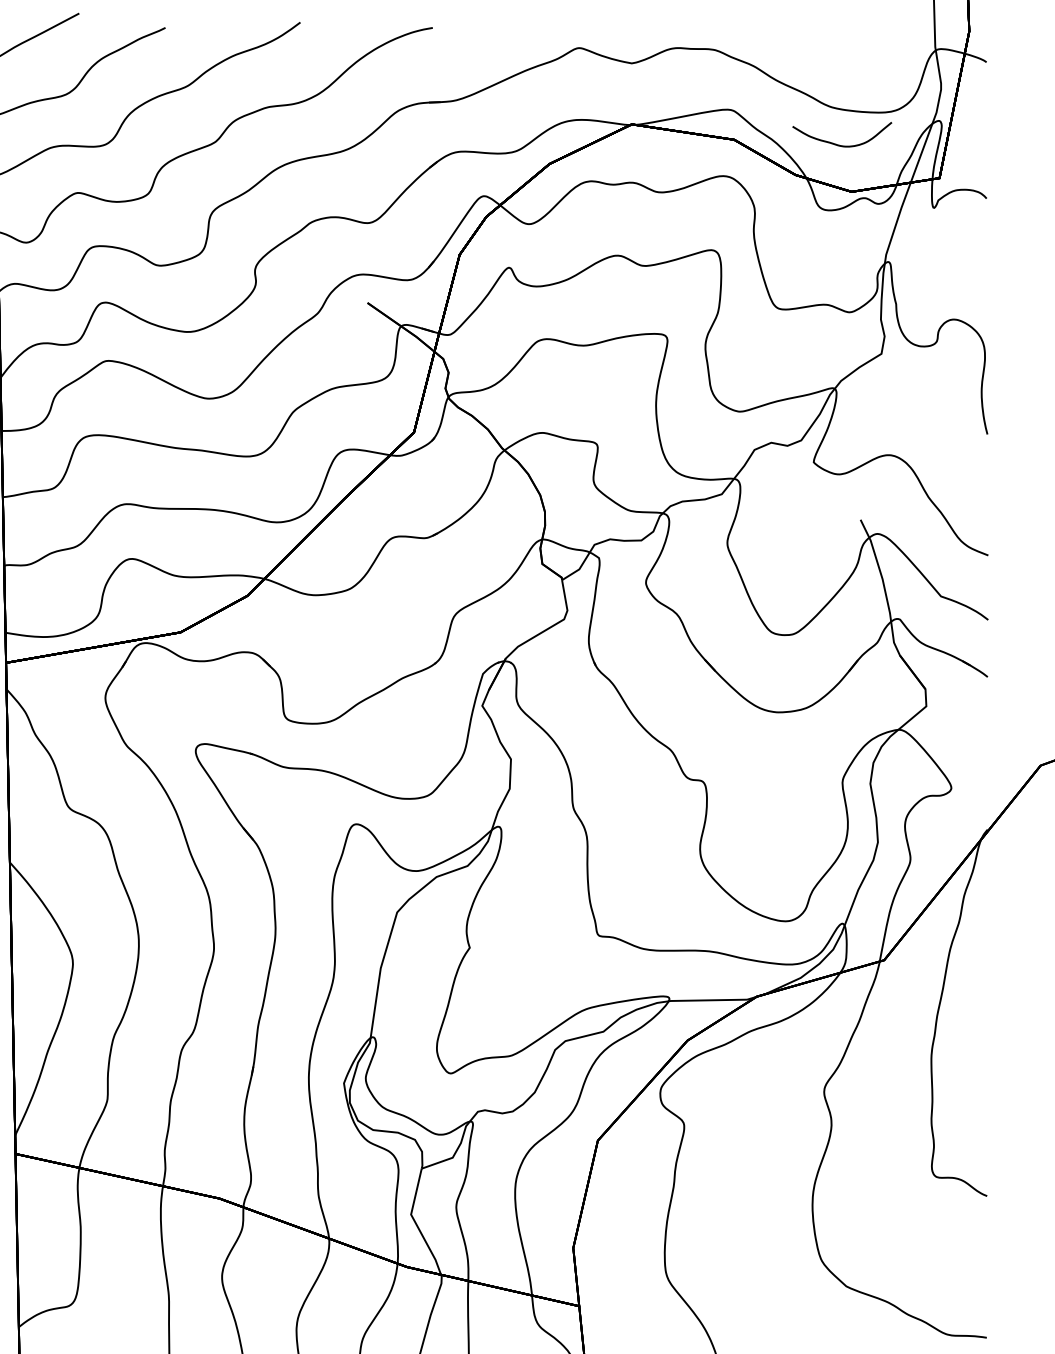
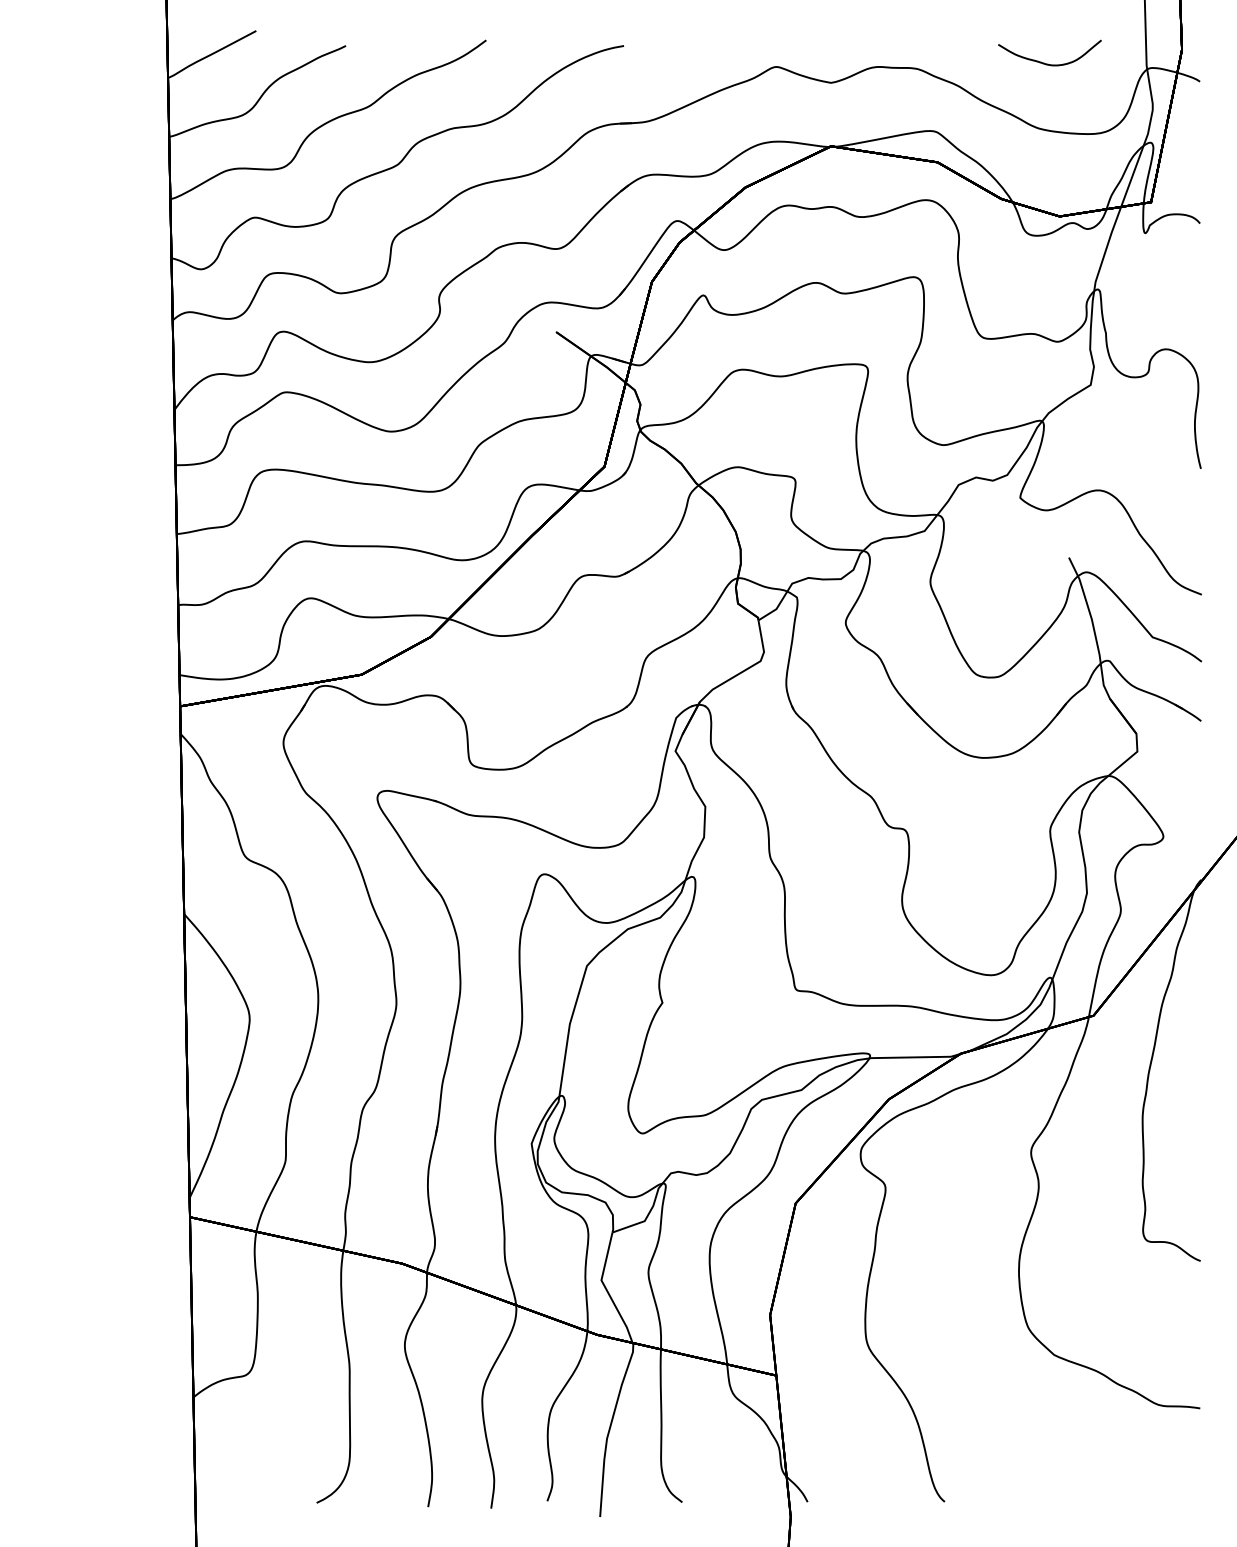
curve: (840, 144) -> (1048, 63), moved

